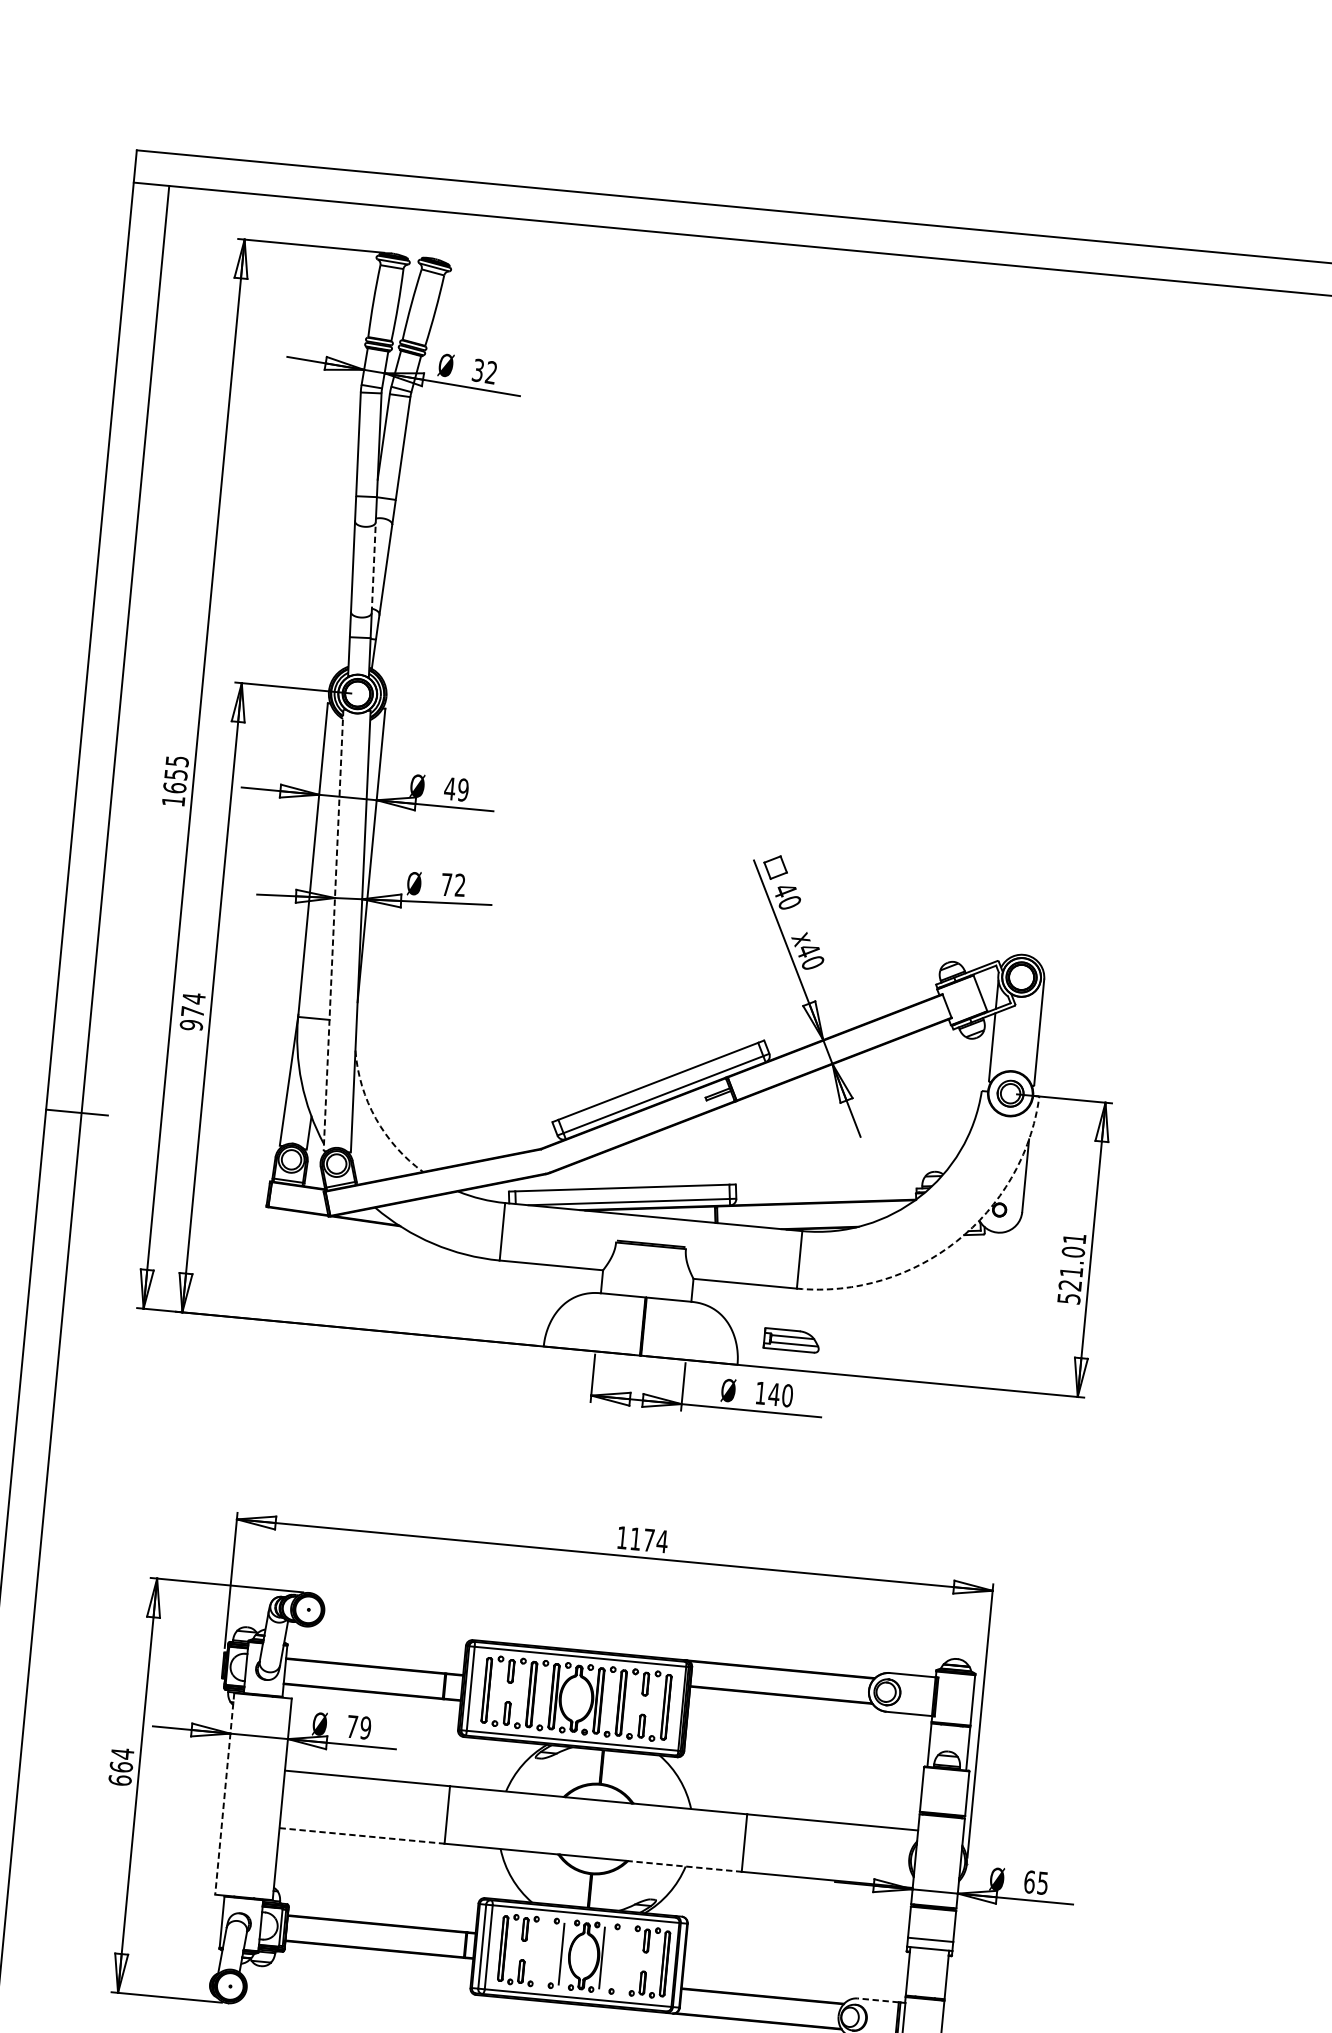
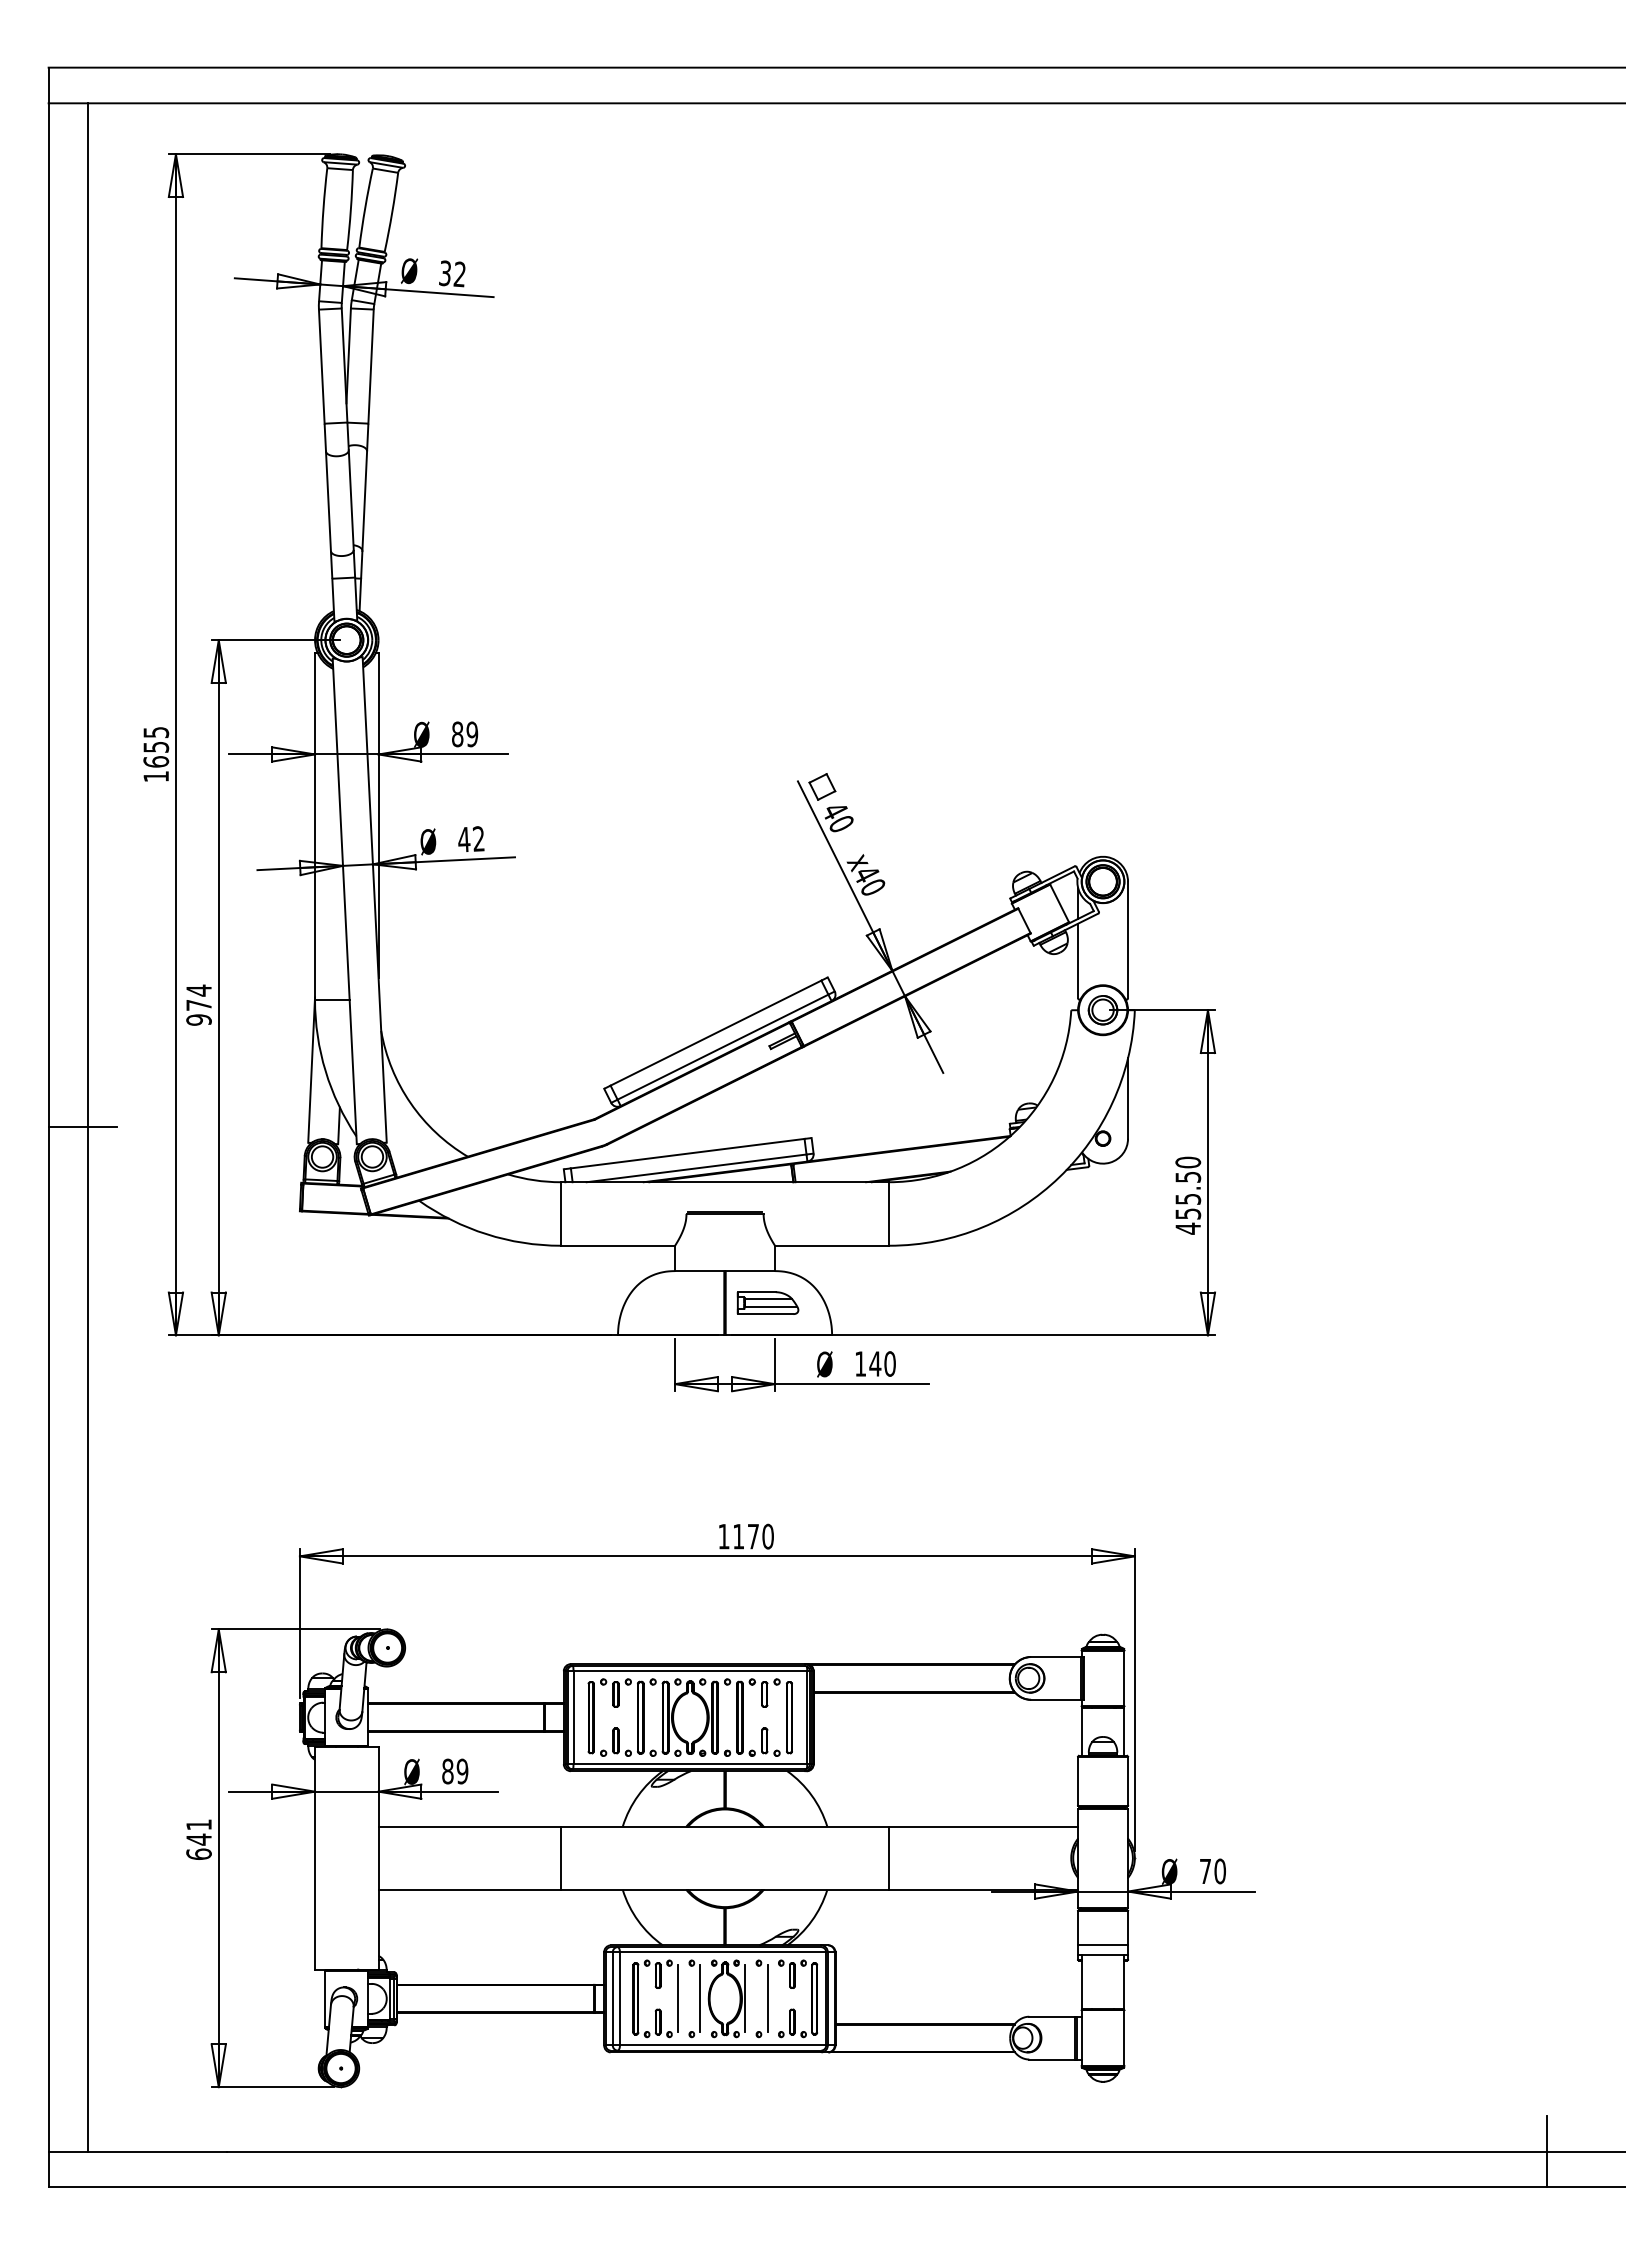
line: (373, 568) -> (351, 500), dashed -> solid
text: (449, 788) -> (457, 734), 49 -> 89
text: (447, 884) -> (464, 839), 72 -> 42
line: (333, 930) -> (344, 901), dashed -> solid
arc: (375, 1118) -> (410, 1103), dashed -> solid
arc: (956, 1241) -> (1059, 1177), dashed -> solid
text: (1072, 1268) -> (1188, 1195), 521.01 -> 455.50
part: (791, 1339) -> (767, 1302), moved
text: (662, 1541) -> (768, 1536), 1174 -> 1170
text: (352, 1726) -> (447, 1771), 79 -> 89
text: (121, 1759) -> (198, 1831), 664 -> 641
line: (225, 1794) -> (315, 1858), dashed -> solid
line: (362, 1836) -> (470, 1890), dashed -> solid
line: (684, 1866) -> (825, 1890), dashed -> solid
text: (1035, 1882) -> (1212, 1871), 65 -> 70
line: (541, 1951) -> (678, 1998), added
line: (622, 1959) -> (767, 1998), added
line: (878, 2000) -> (1052, 2016), dashed -> solid

